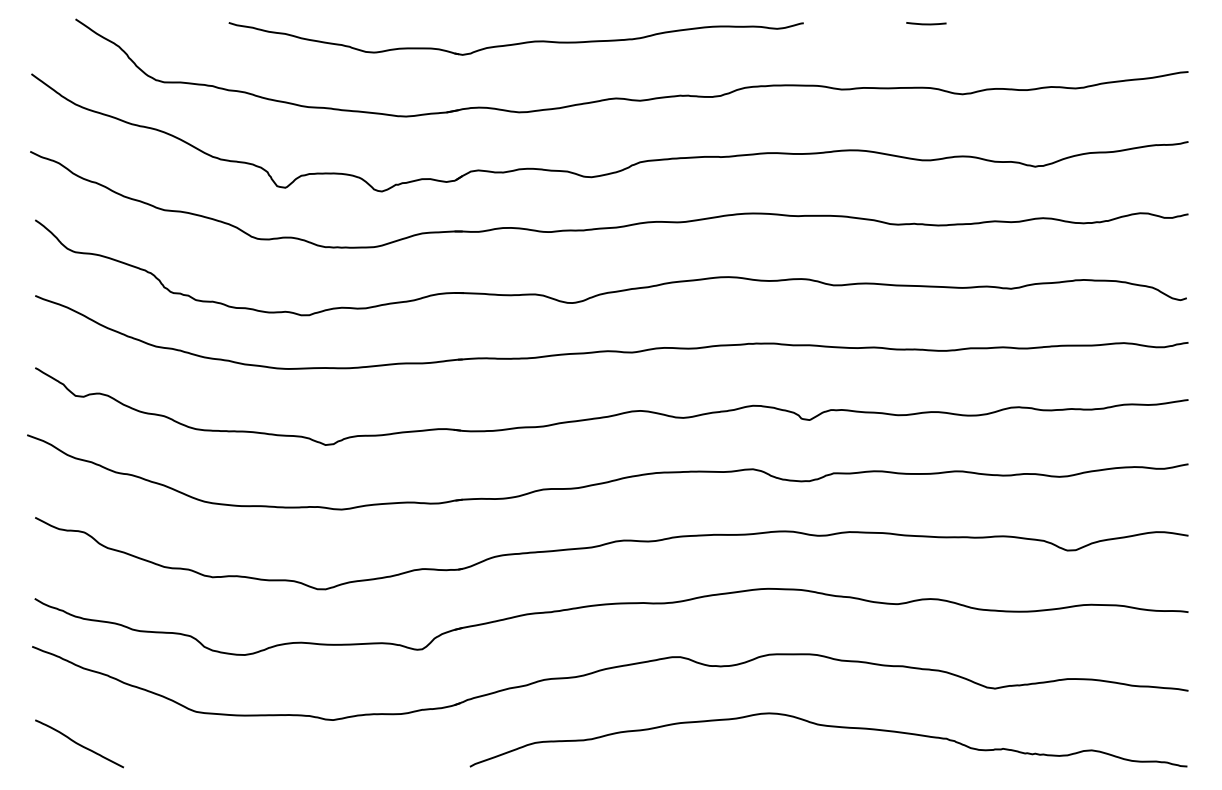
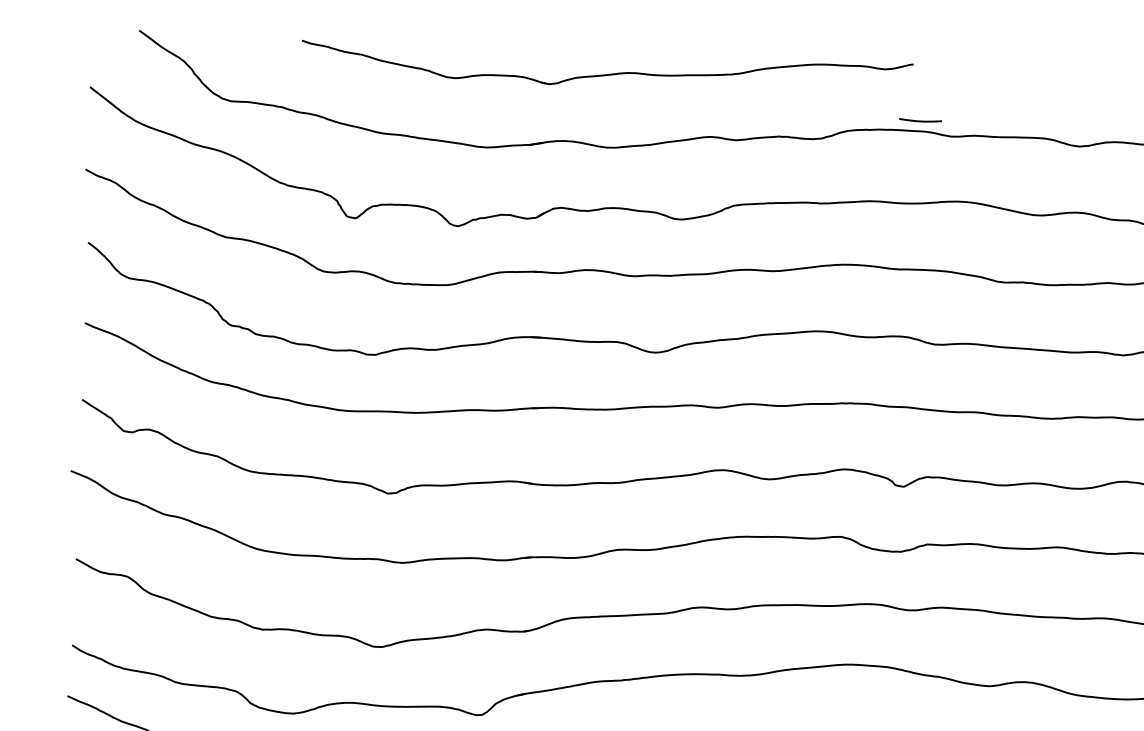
line: (926, 23) -> (920, 120), moved

